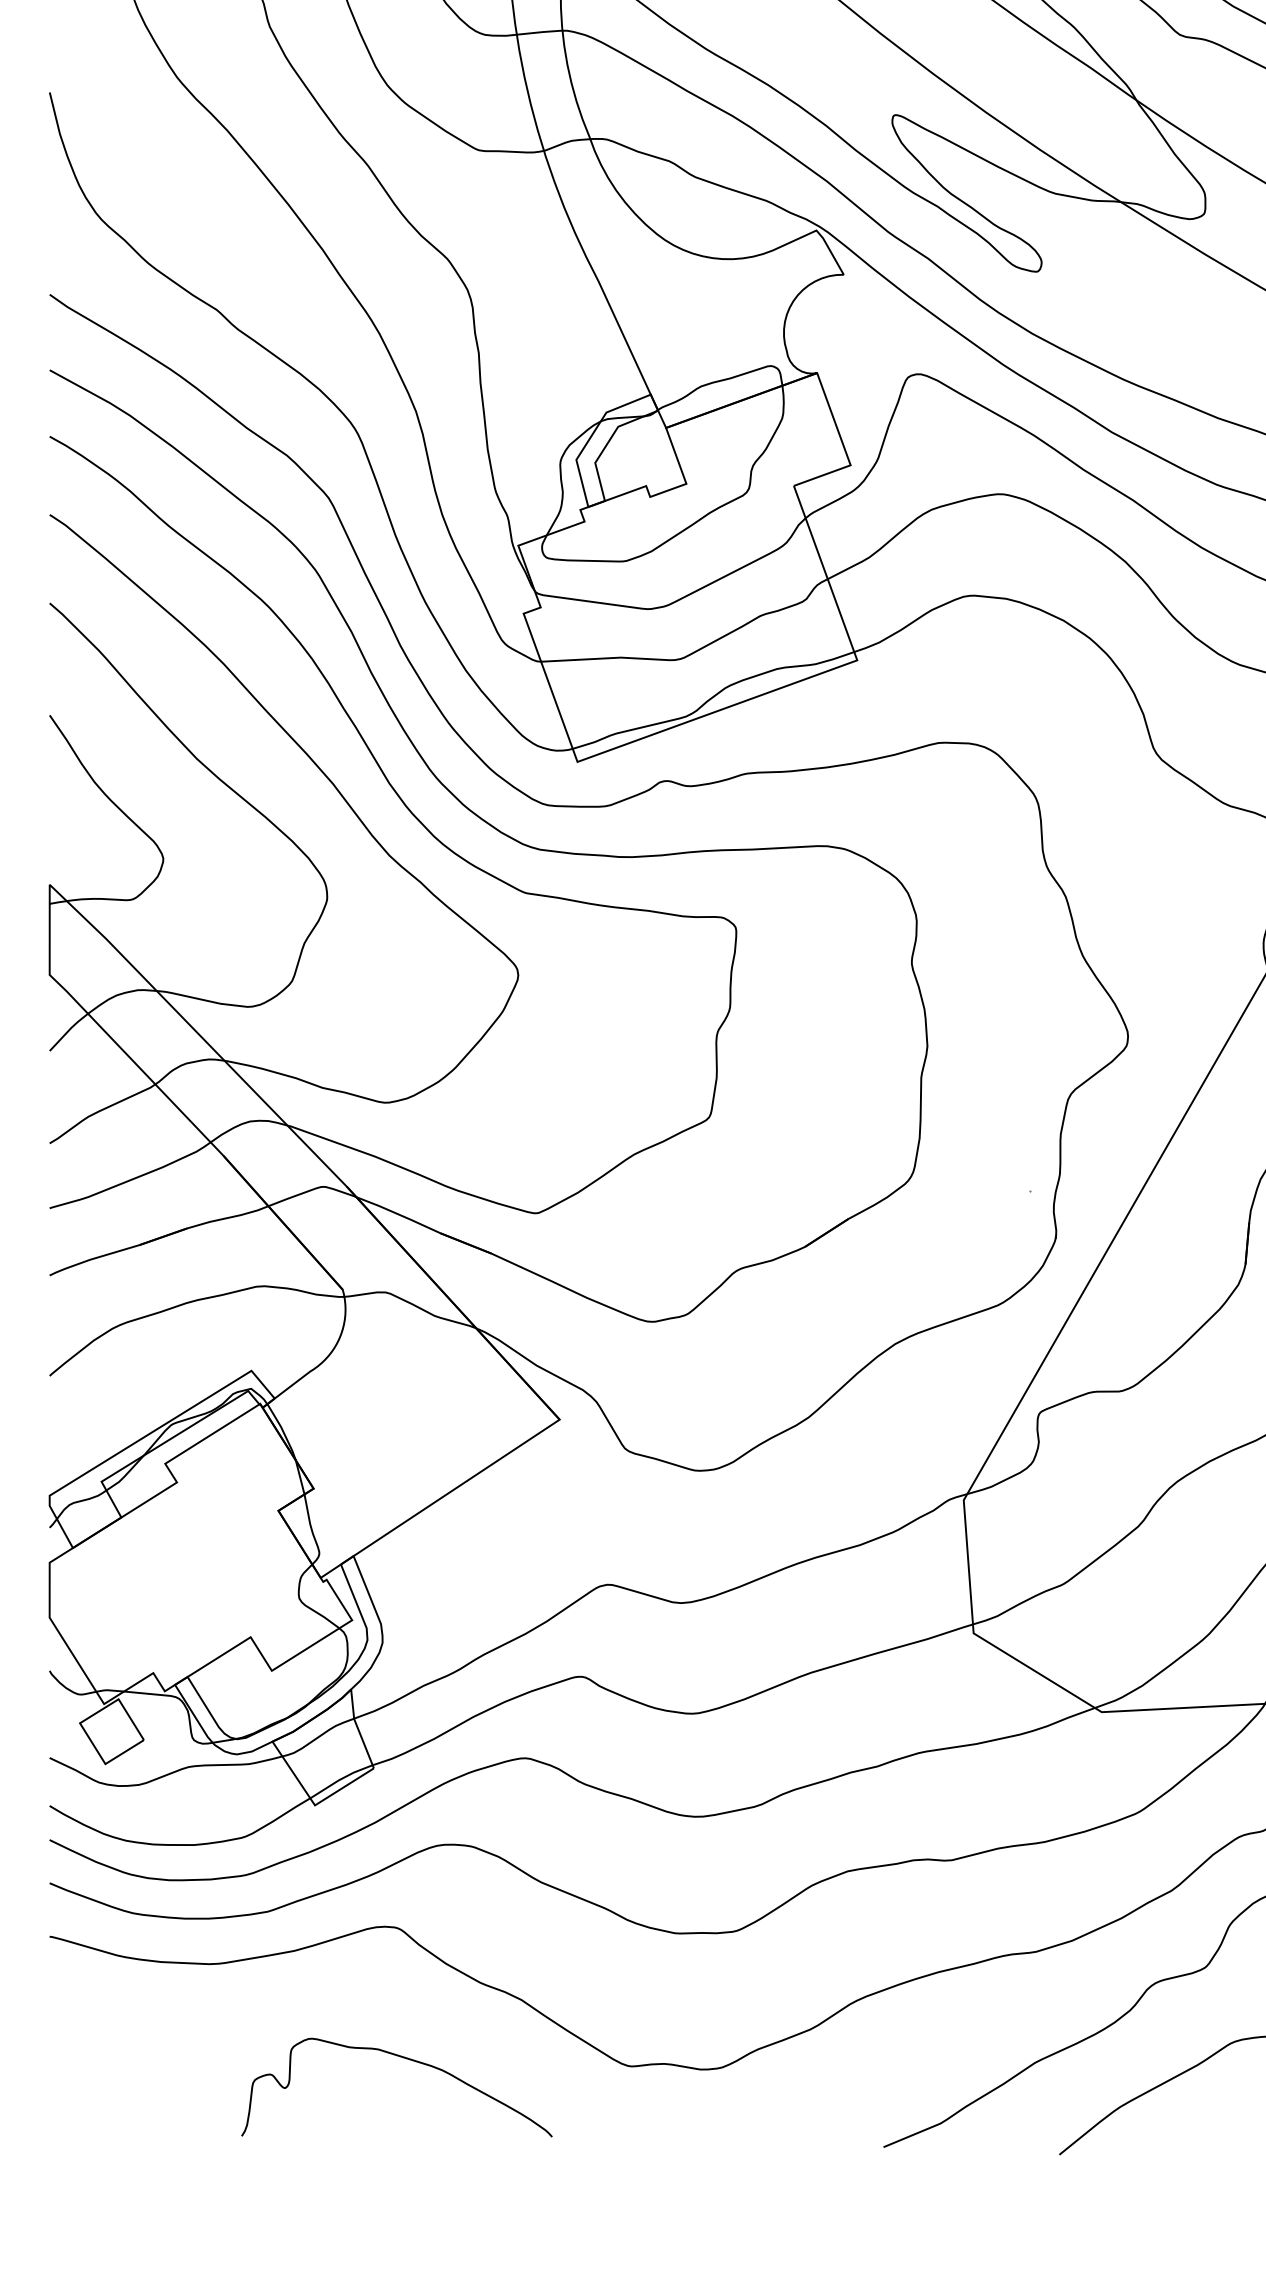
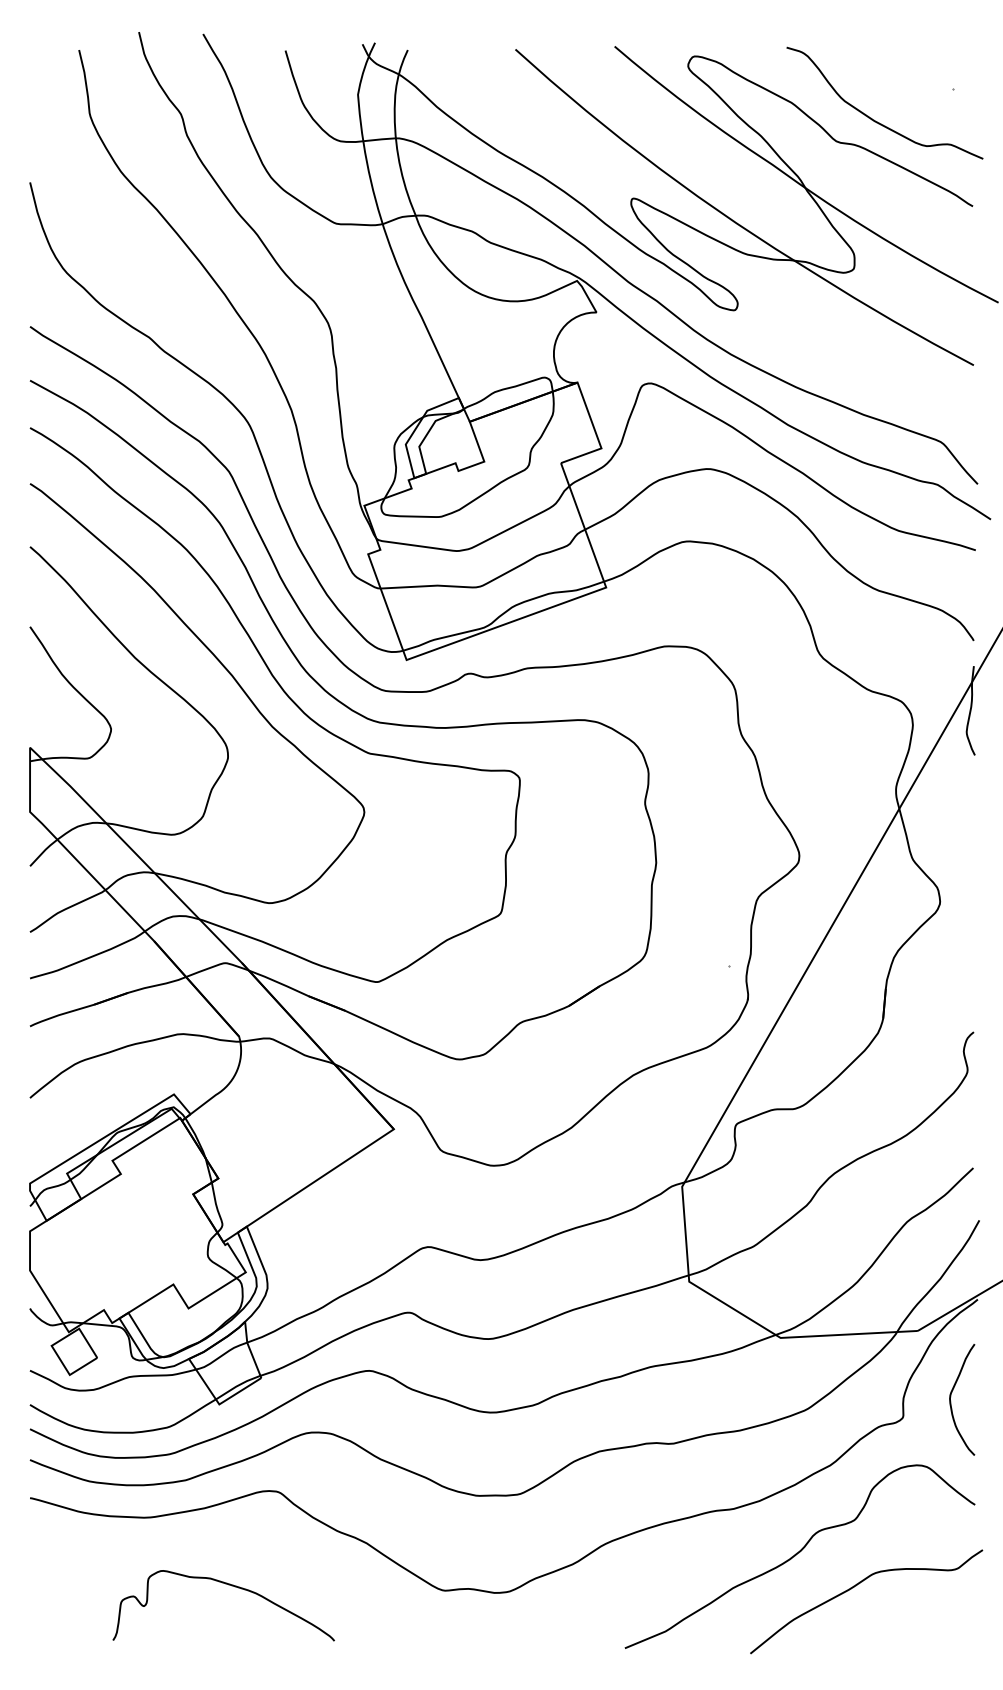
curve: (403, 2059) -> (228, 1585), moved

